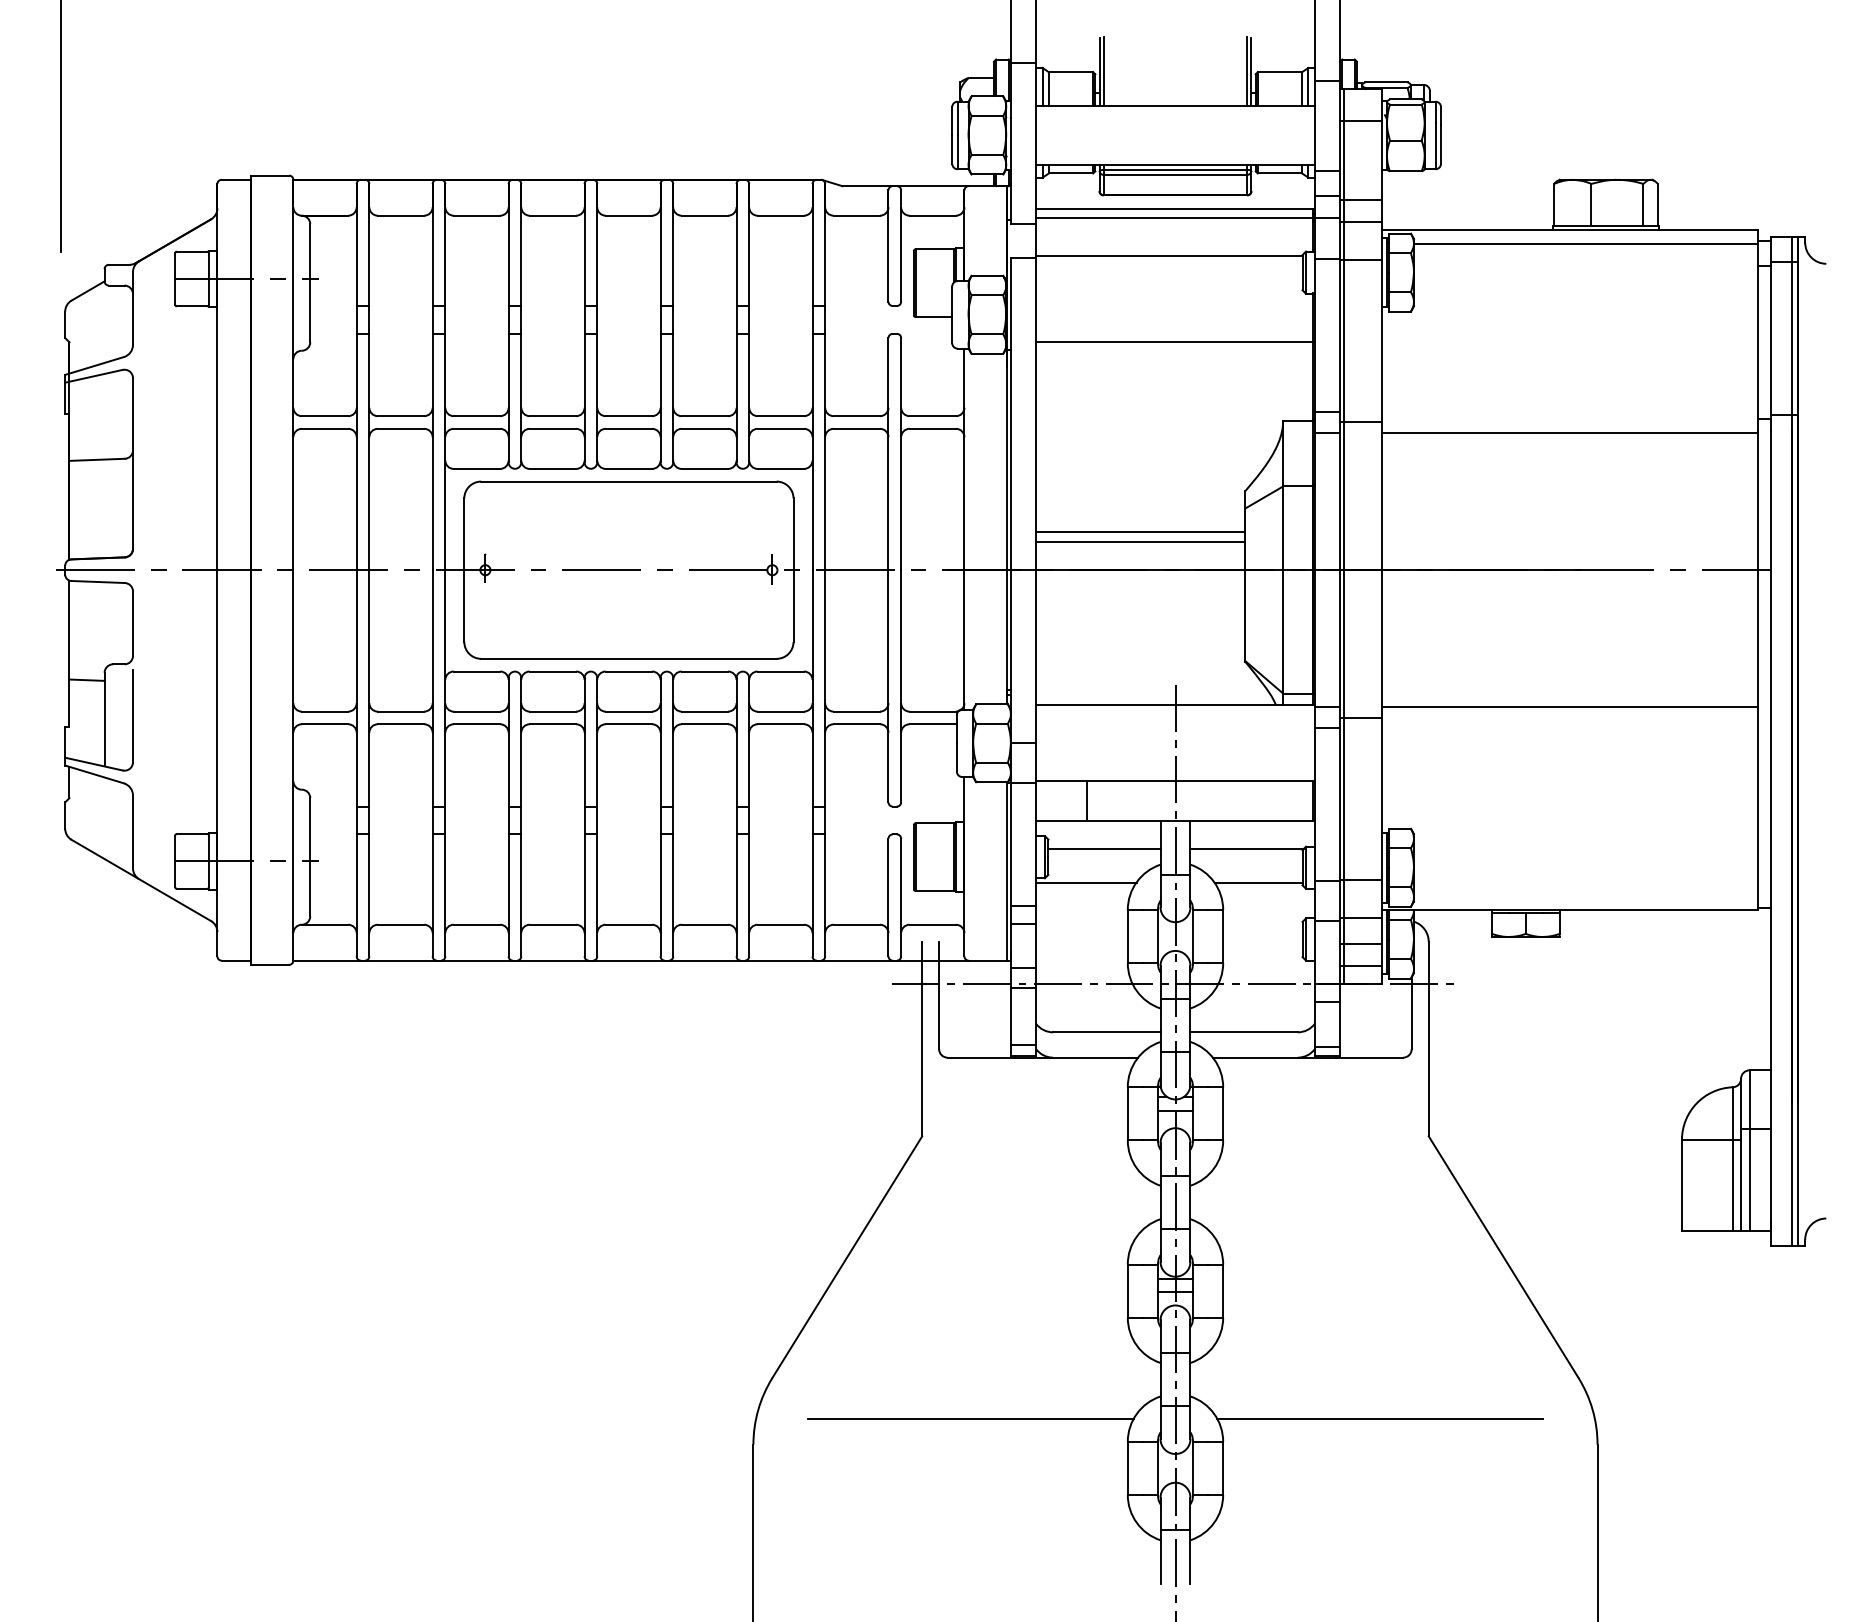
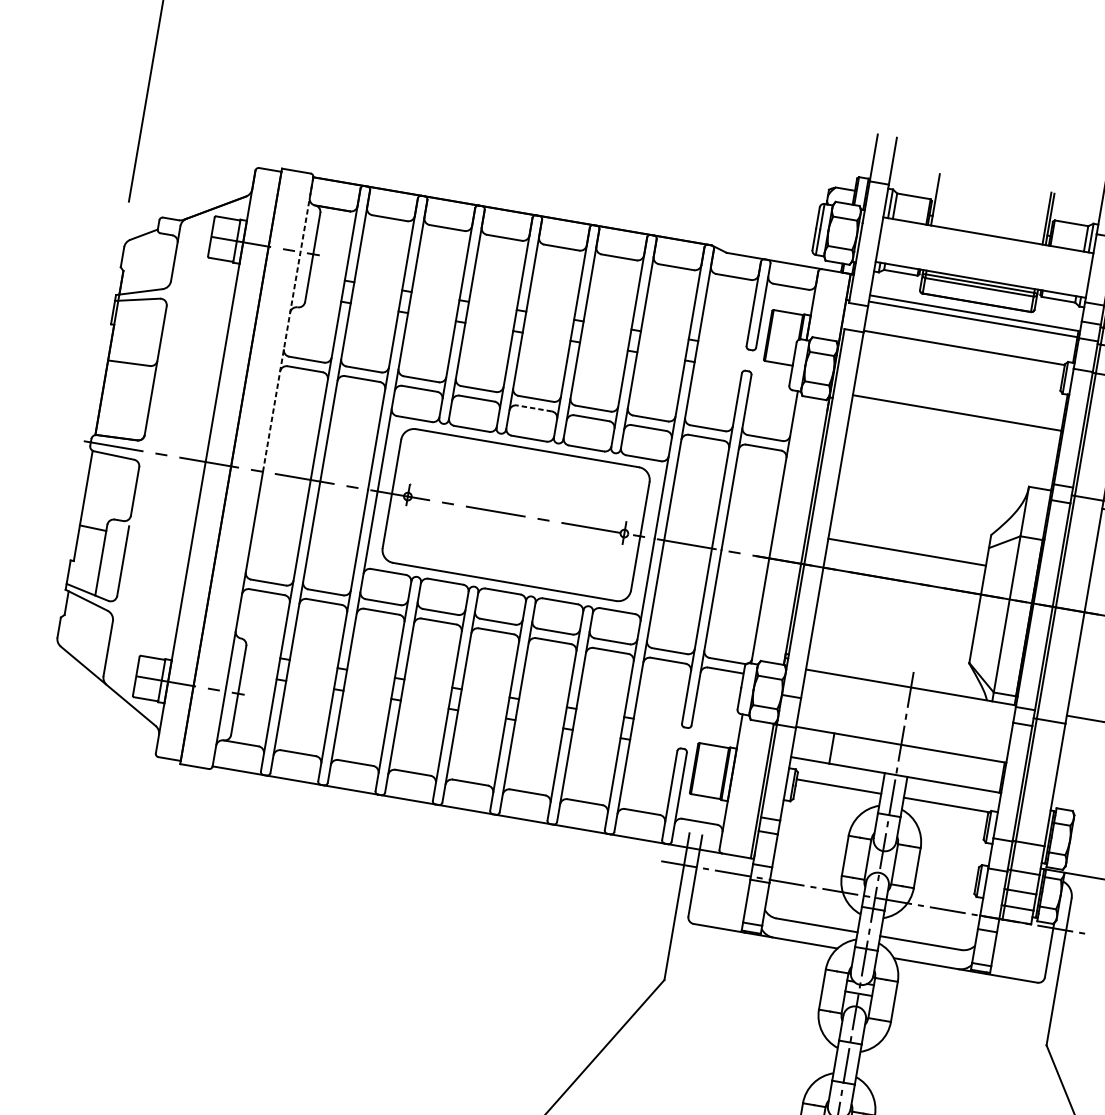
line: (1103, 71) -> (938, 200), removed
line: (293, 374) -> (288, 324), solid -> dashed
line: (628, 428) -> (534, 408), solid -> dashed
line: (1140, 541) -> (905, 559), removed
line: (1086, 882) -> (821, 809), removed
line: (1258, 882) -> (950, 831), removed

